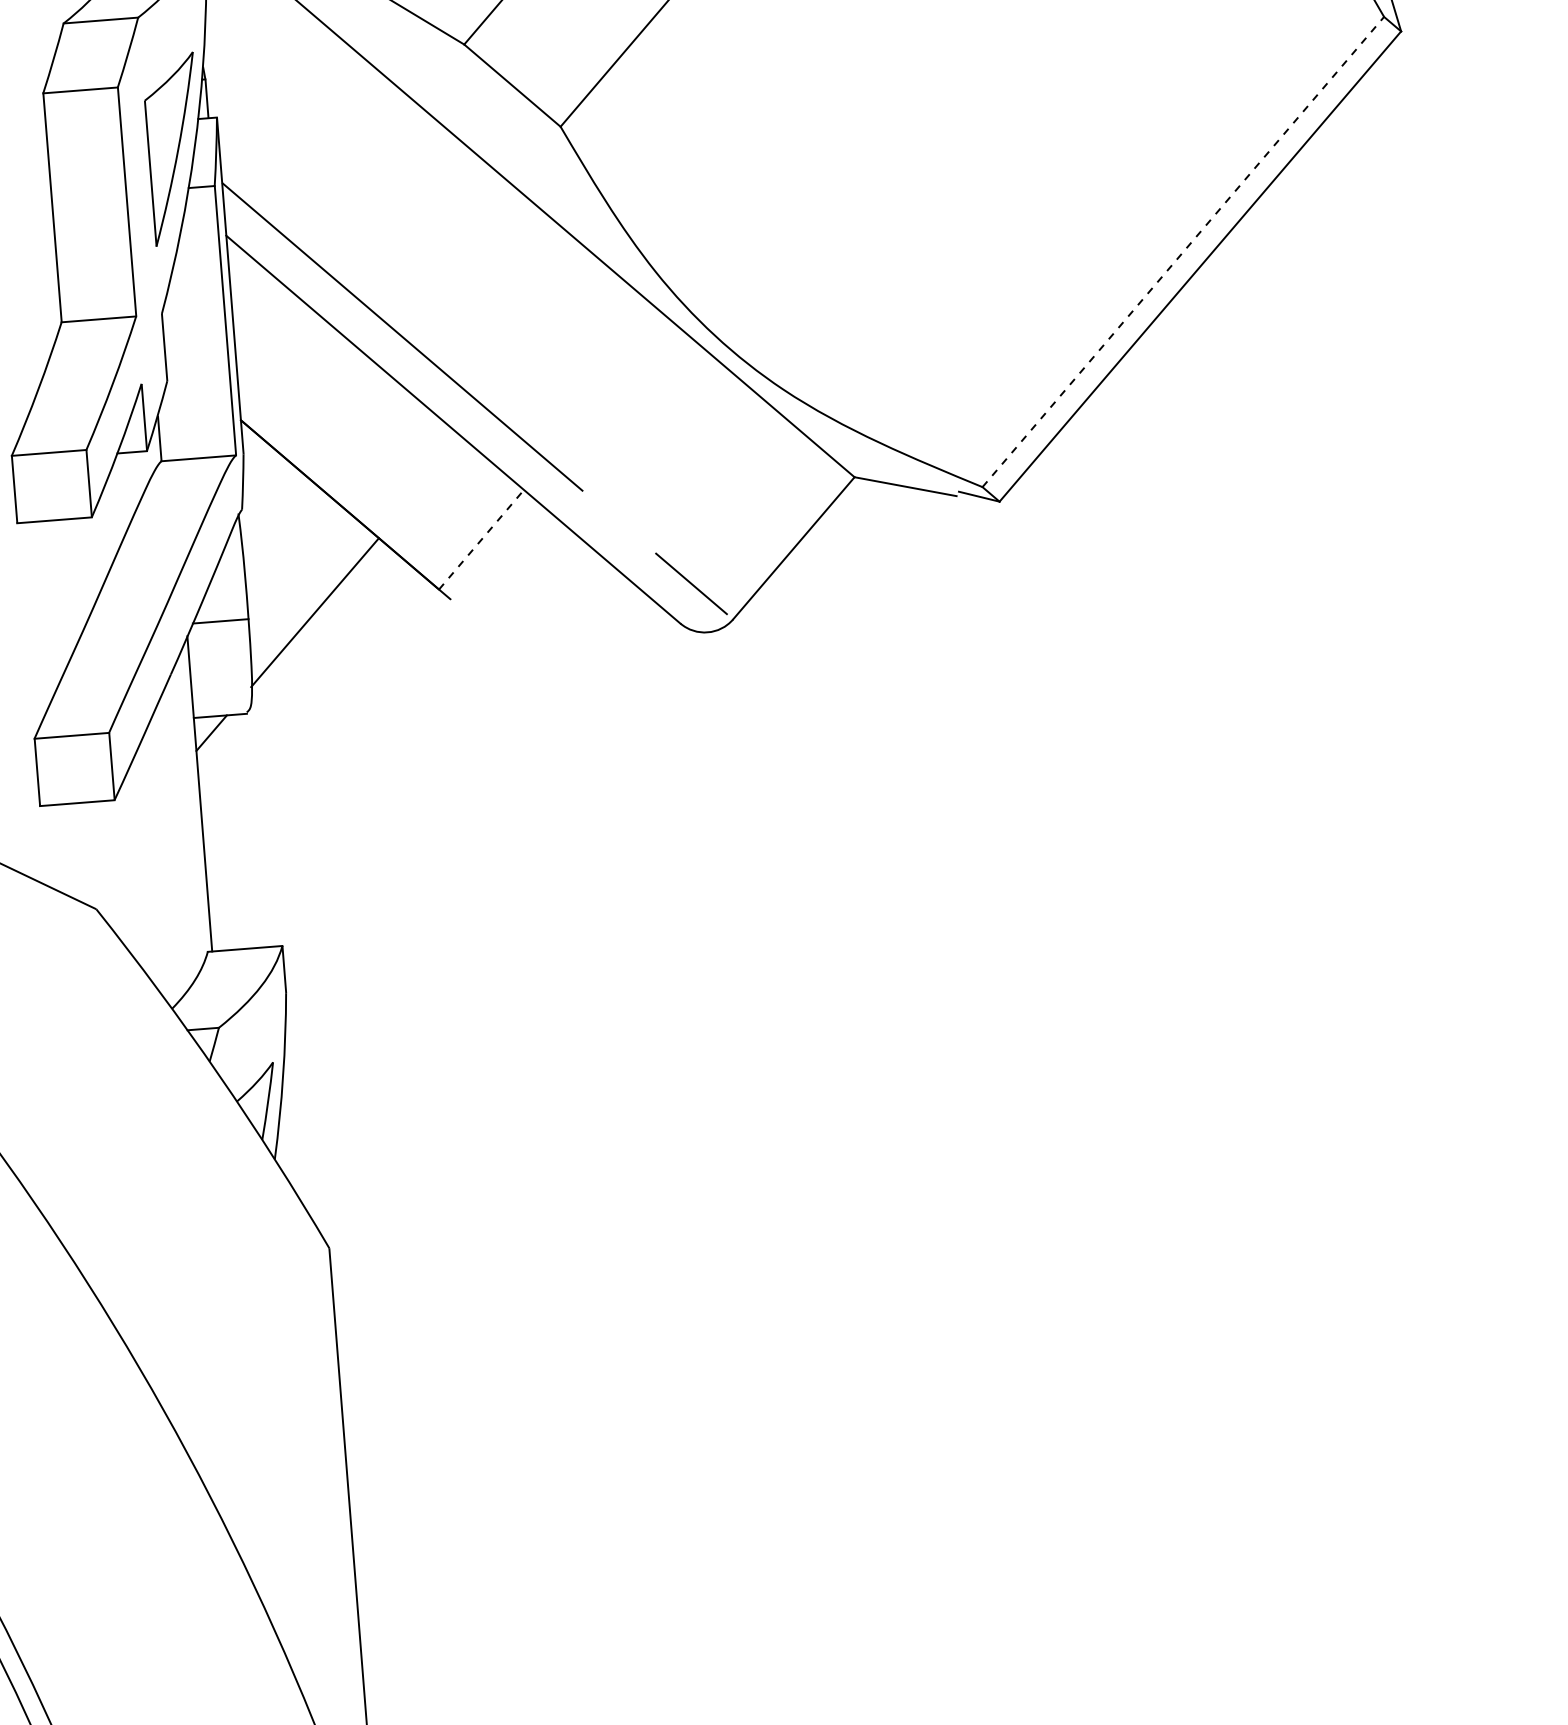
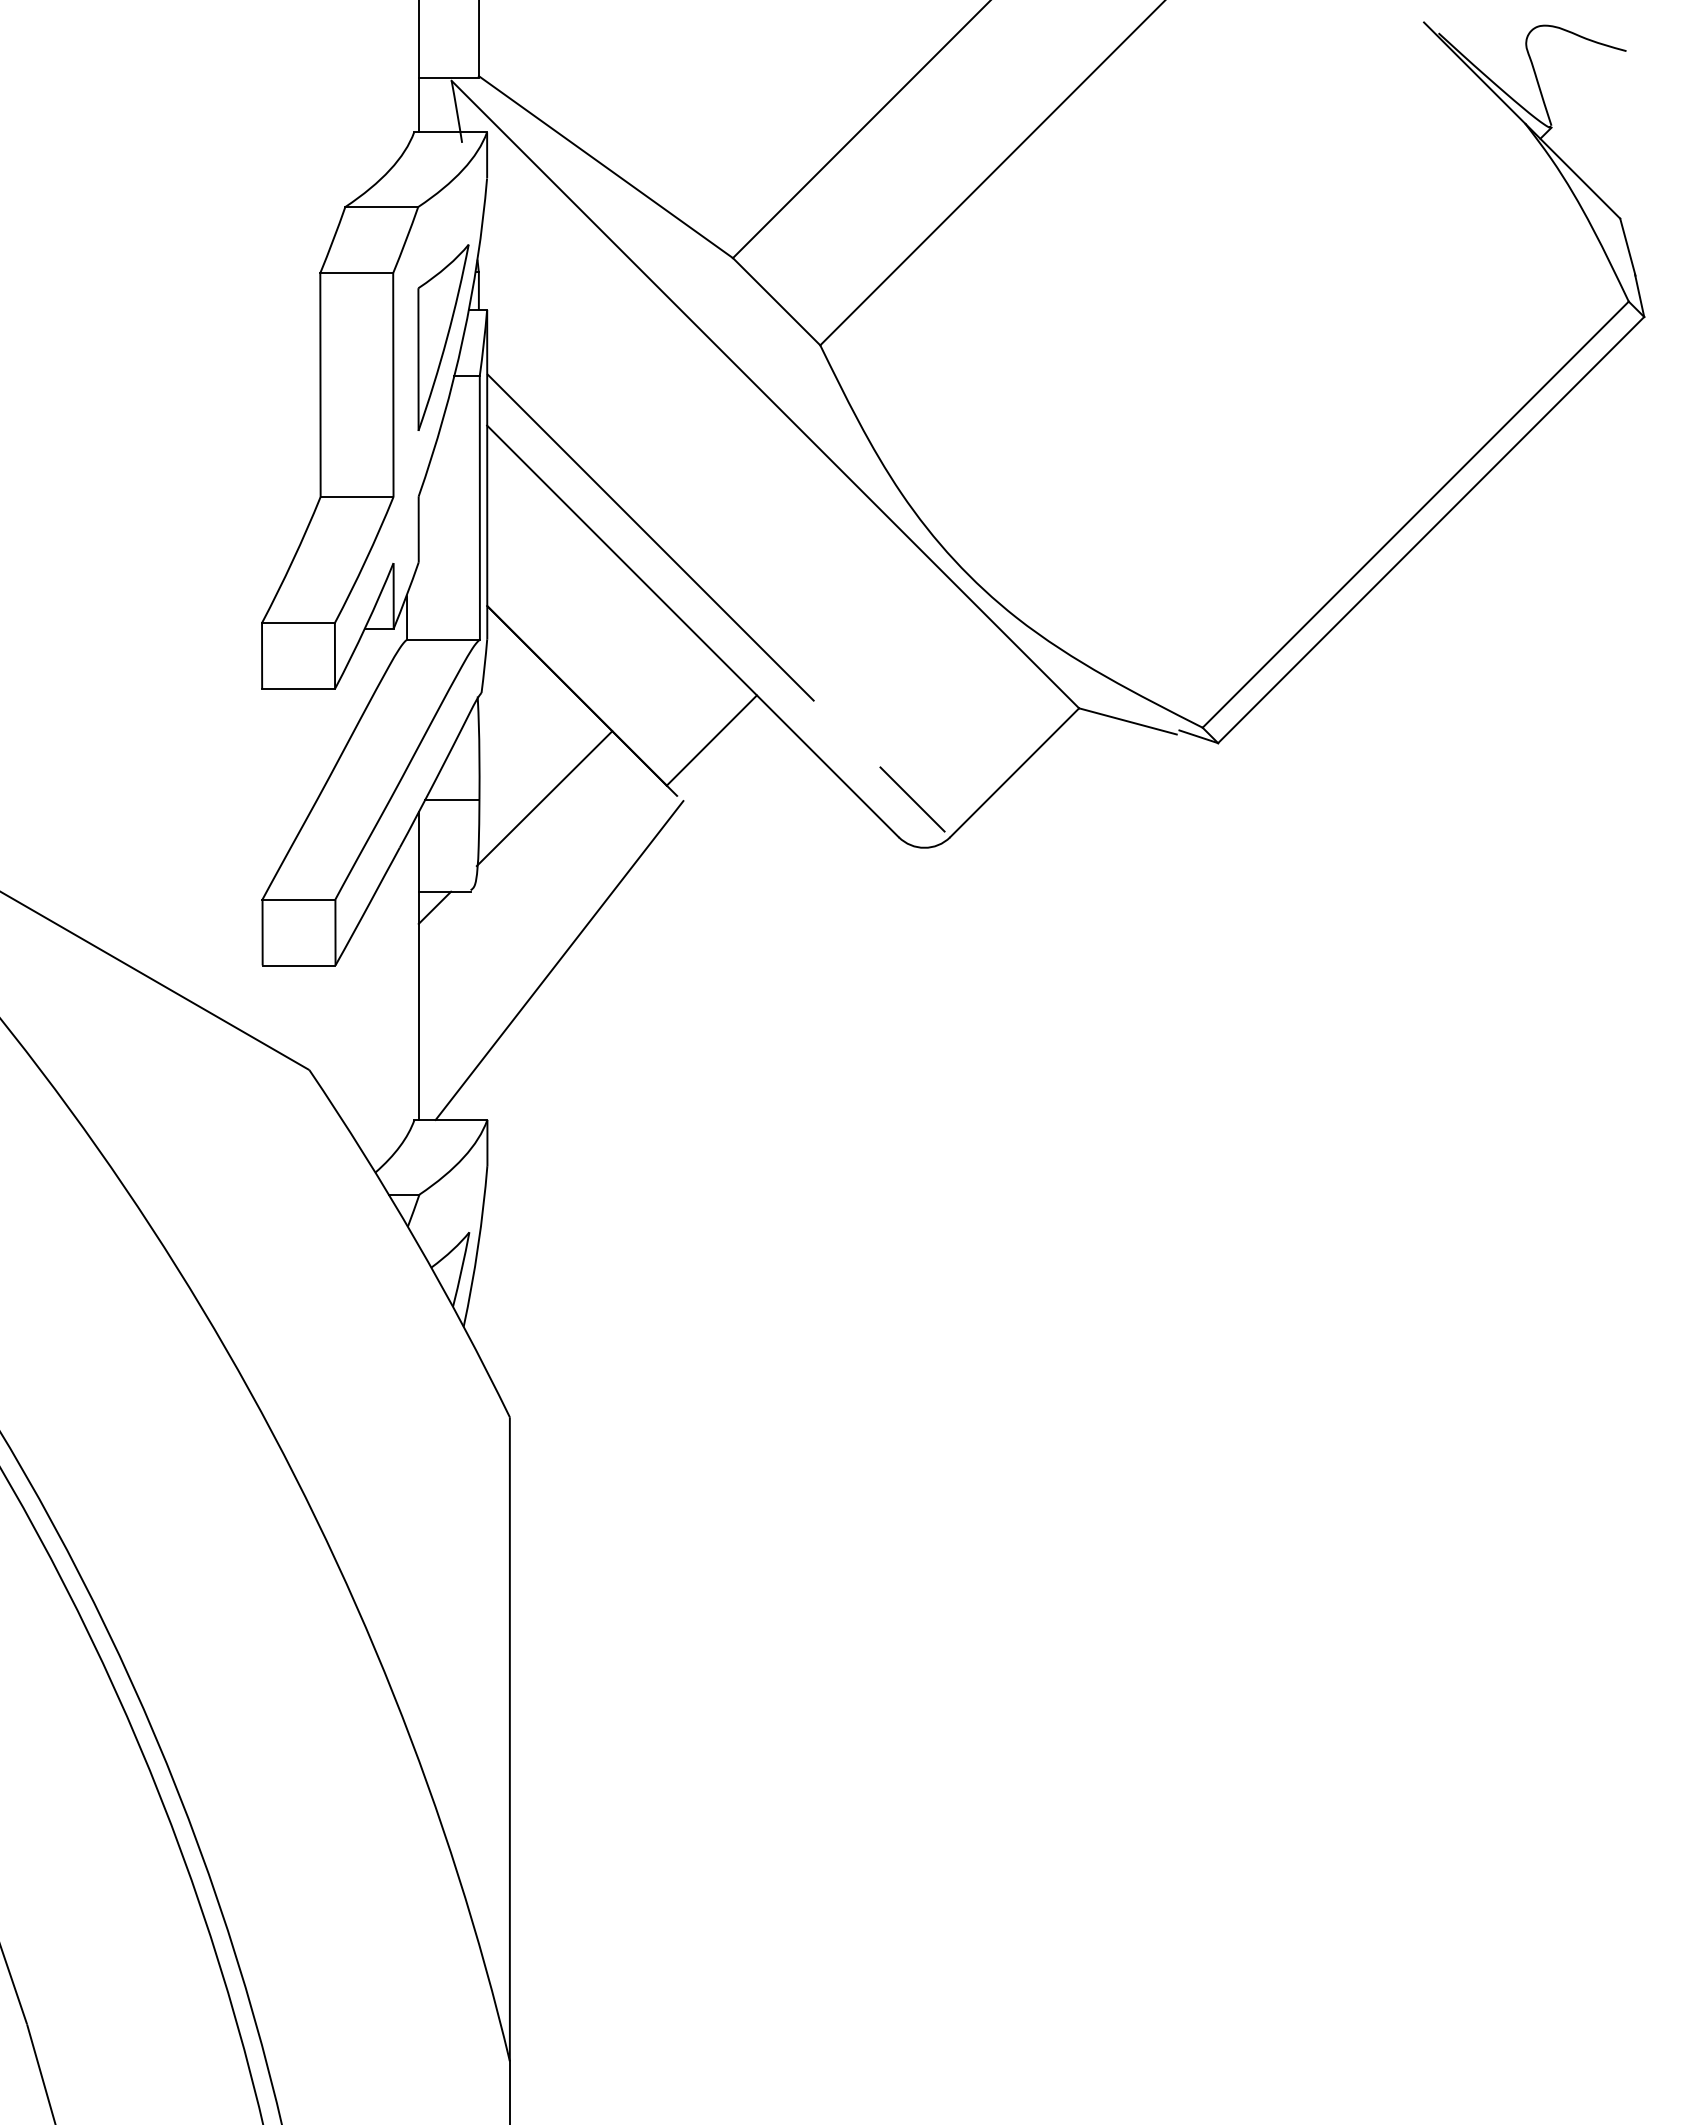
line: (1184, 251) -> (1416, 514), dashed -> solid
line: (481, 539) -> (711, 740), dashed -> solid
line: (343, 777) -> (559, 960), added

